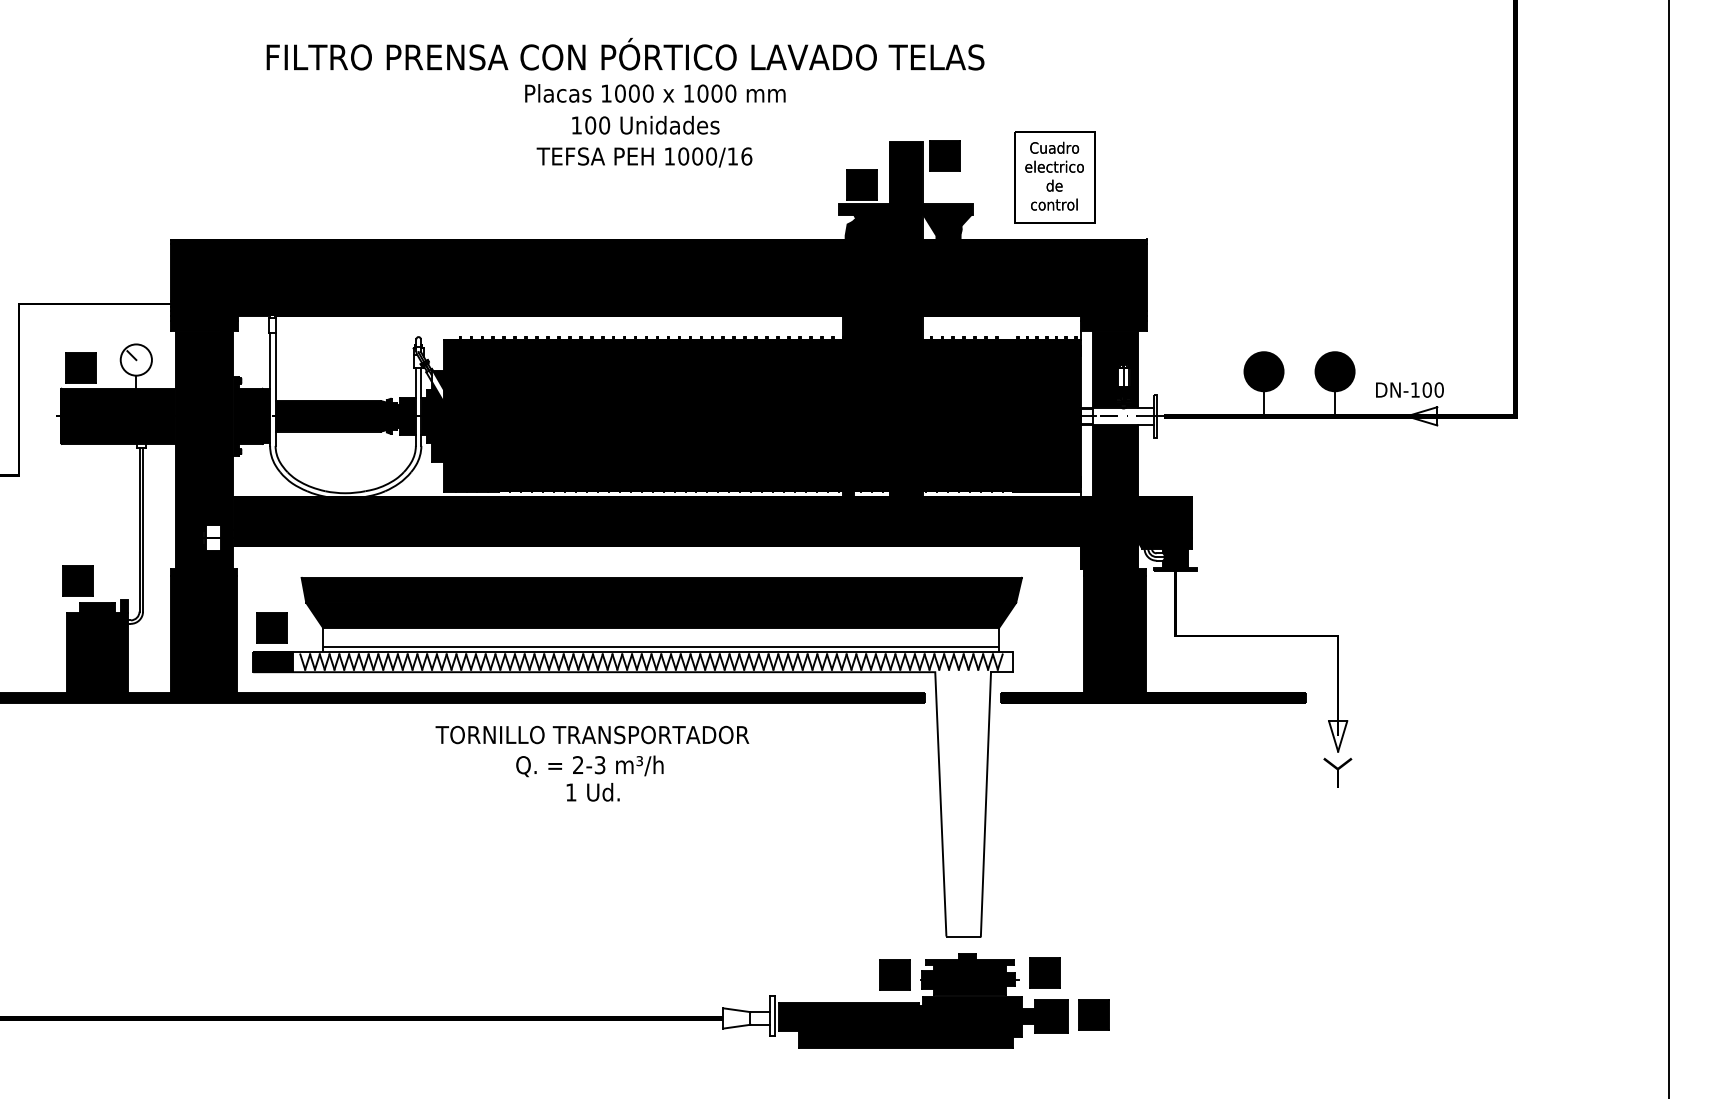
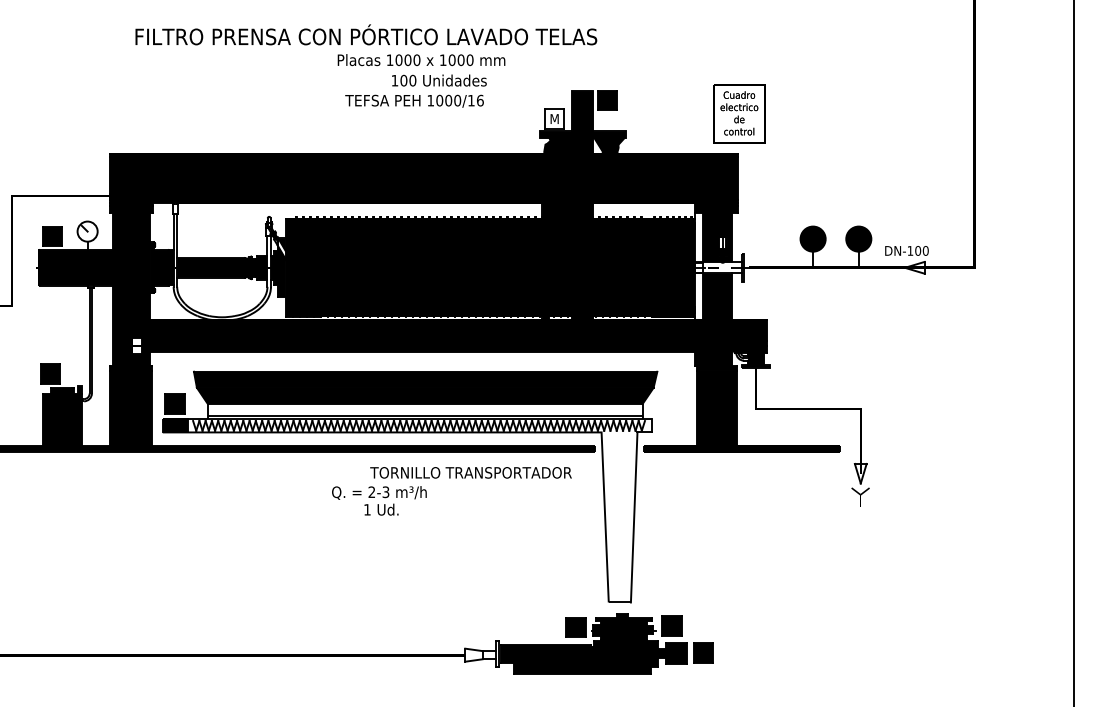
text: (625, 53) -> (366, 34), moved
text: (645, 125) -> (439, 80), moved
part: (1054, 176) -> (739, 113), moved
fill: (862, 184) -> (554, 118), removed
text: (591, 734) -> (470, 472), moved

